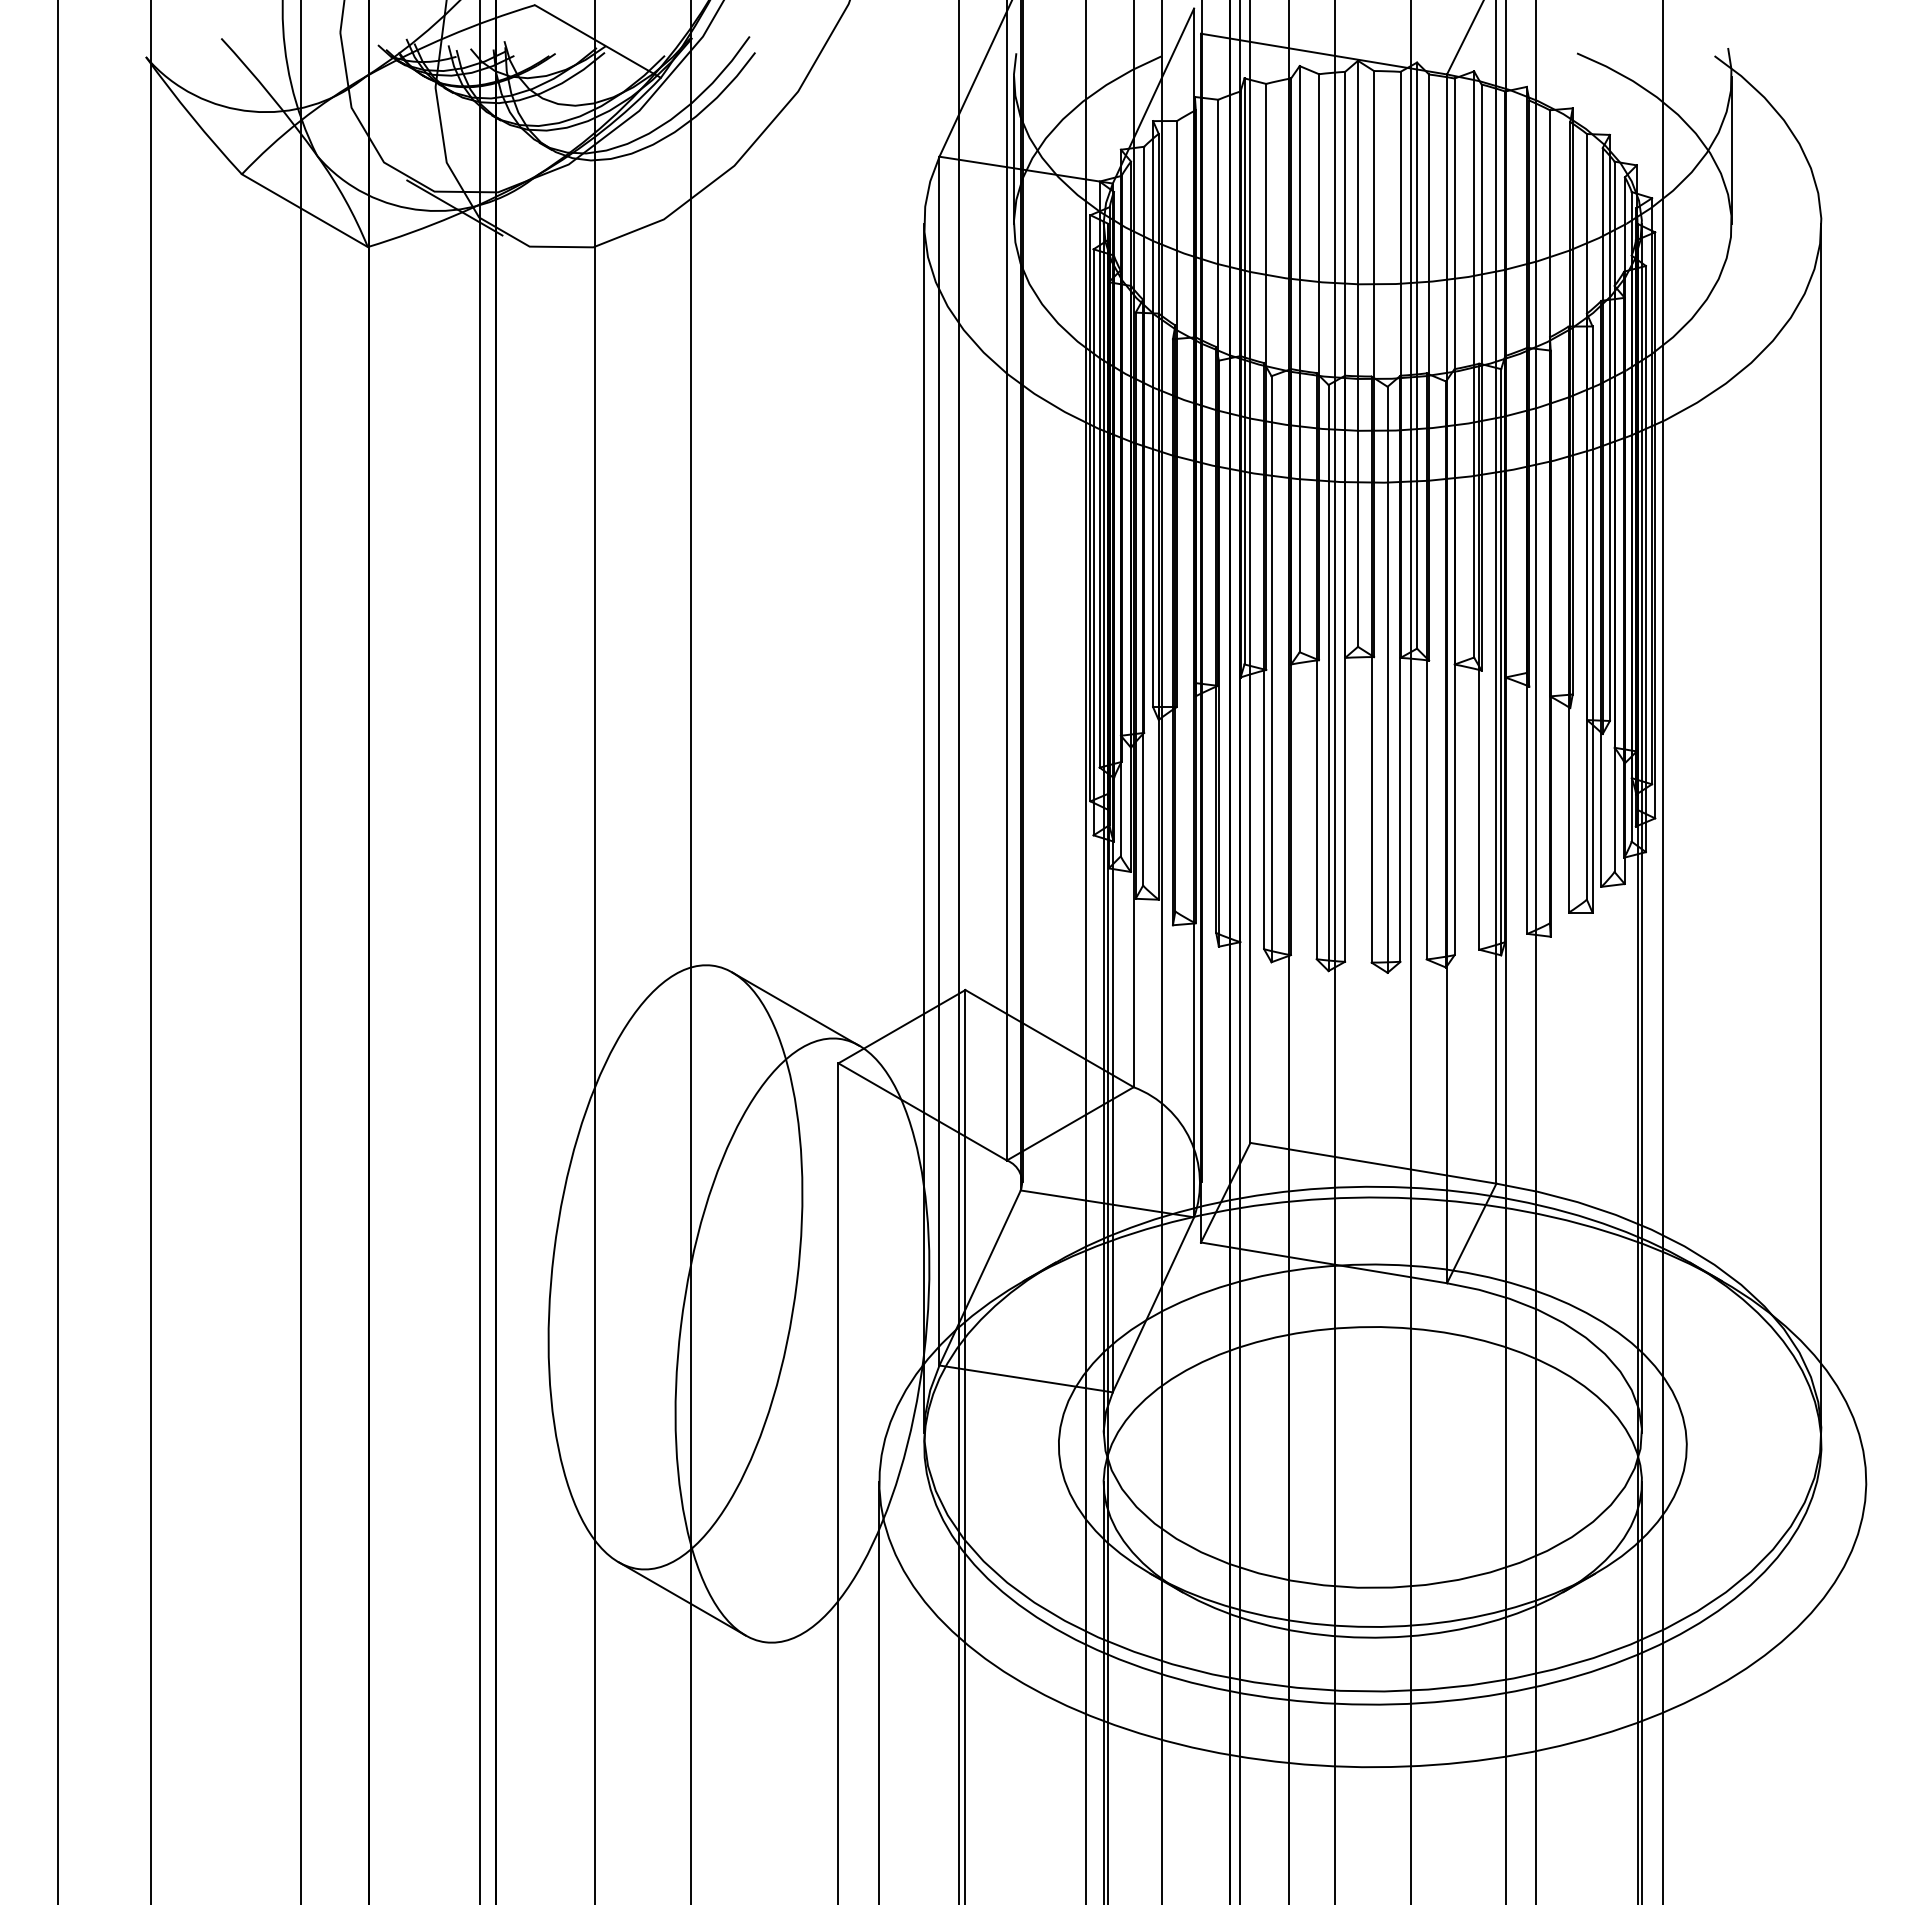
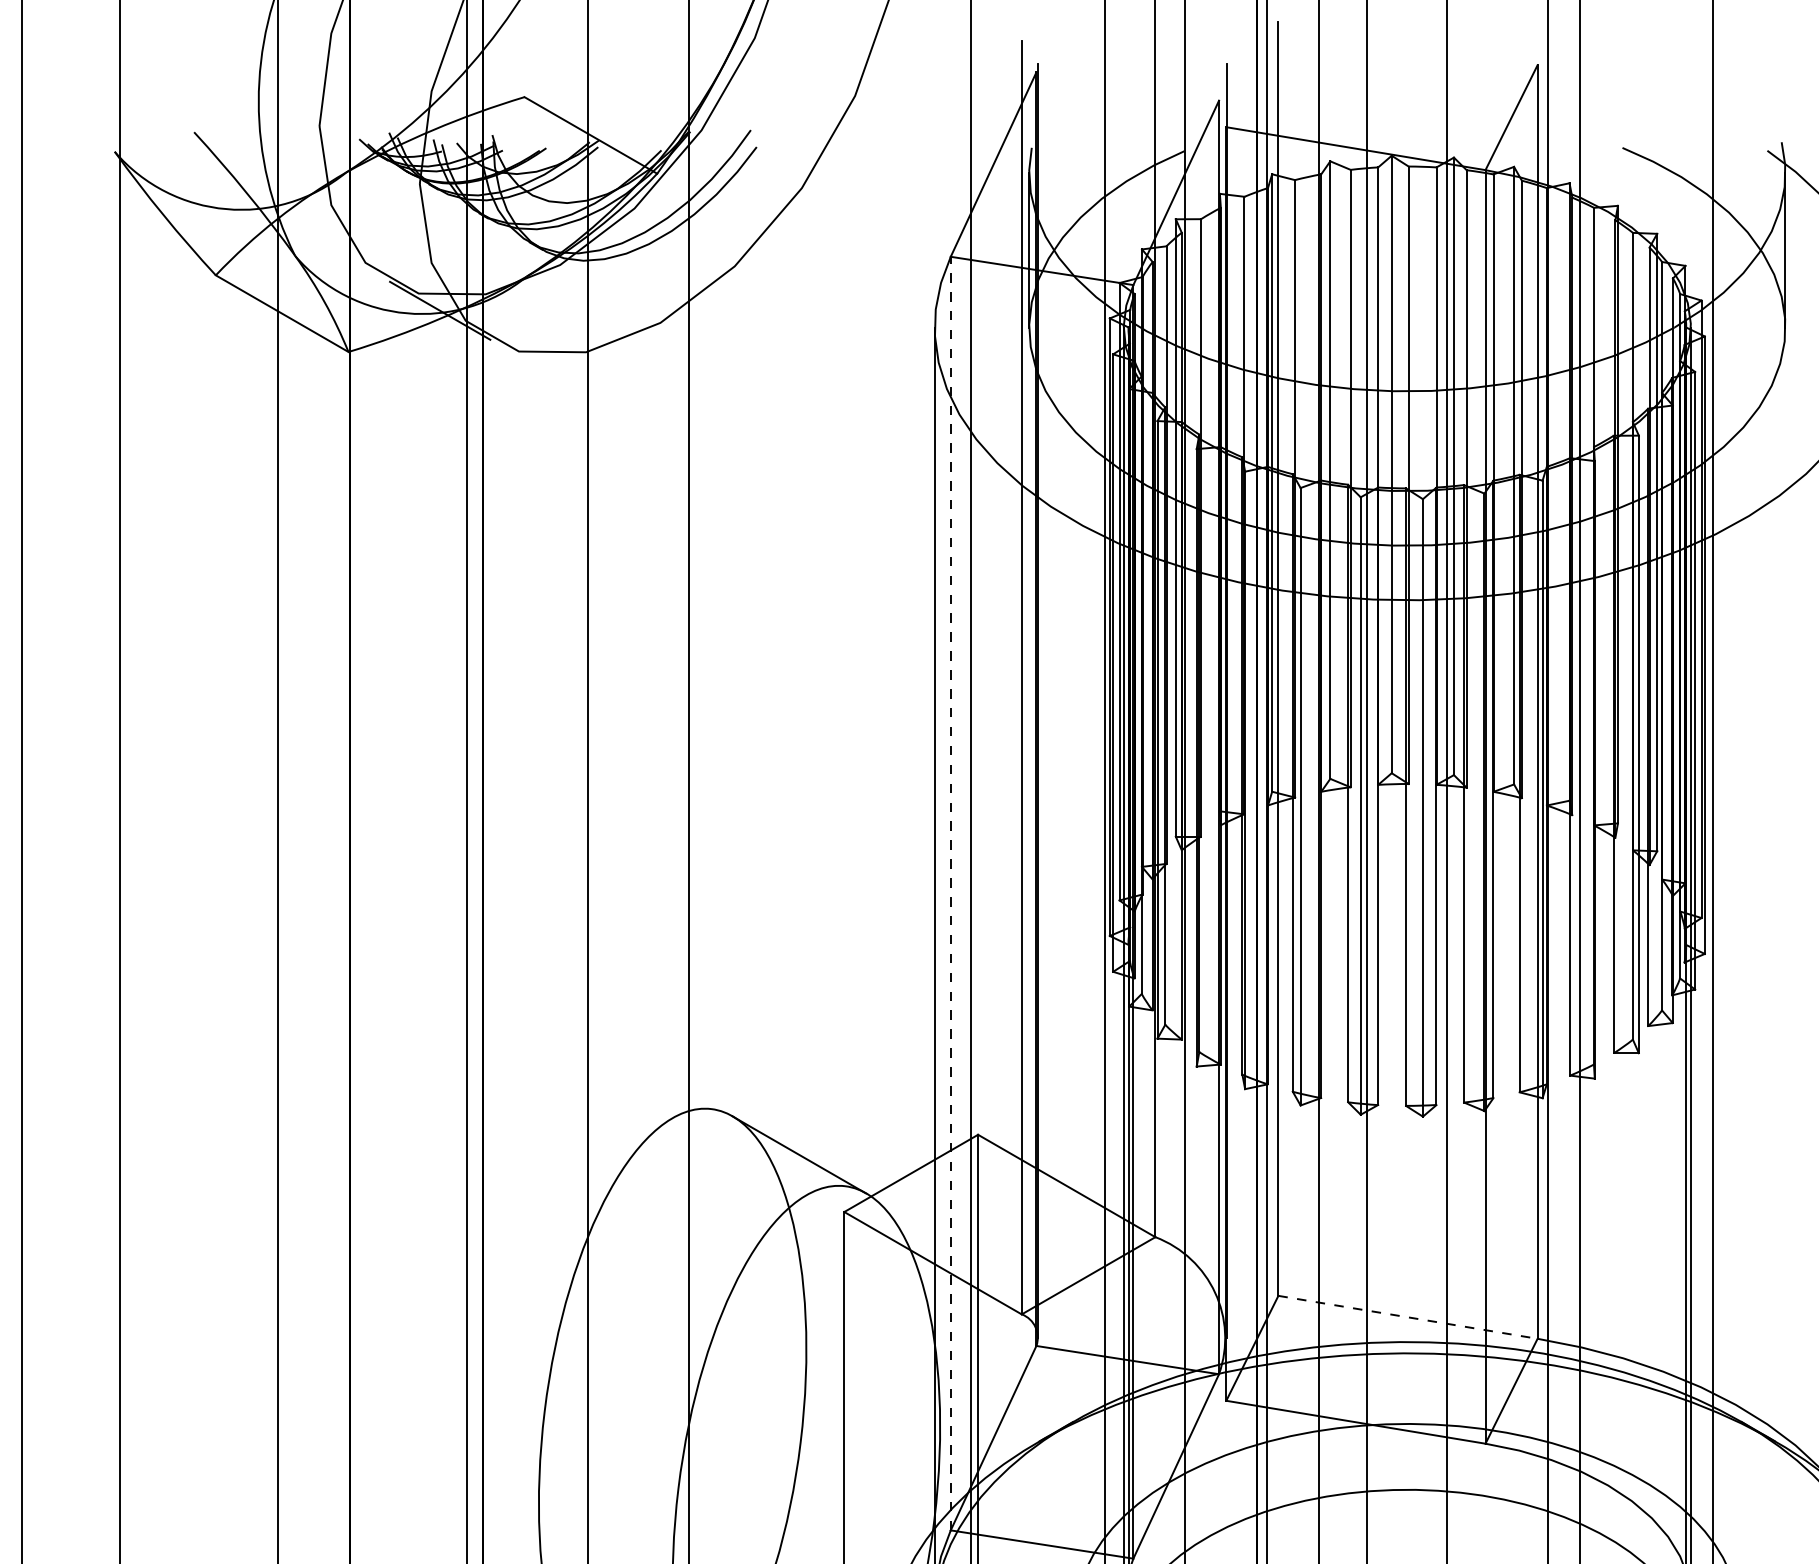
line: (939, 760) -> (950, 892), solid -> dashed
line: (1373, 1163) -> (1408, 1317), solid -> dashed

